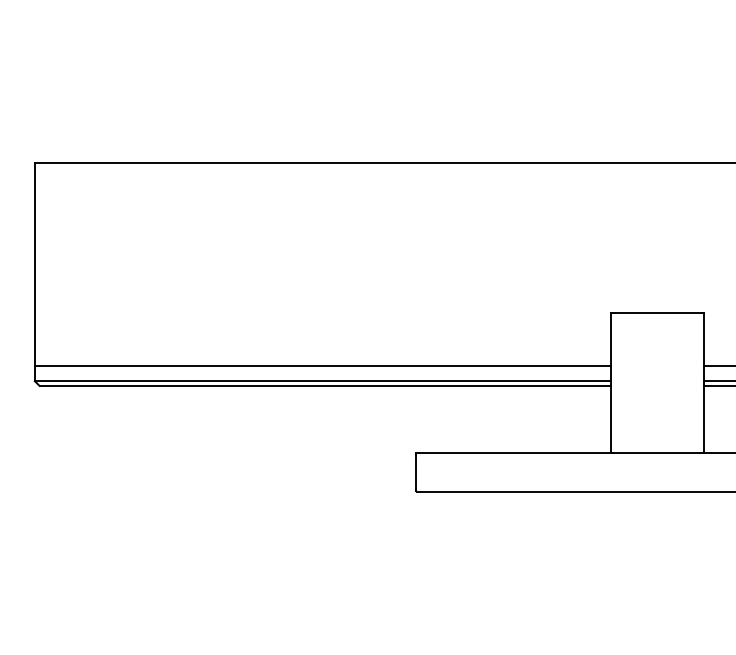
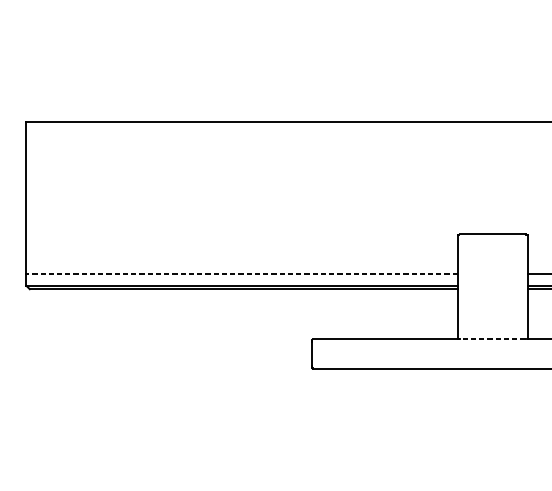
line: (322, 365) -> (241, 273), solid -> dashed
line: (657, 452) -> (492, 339), solid -> dashed

